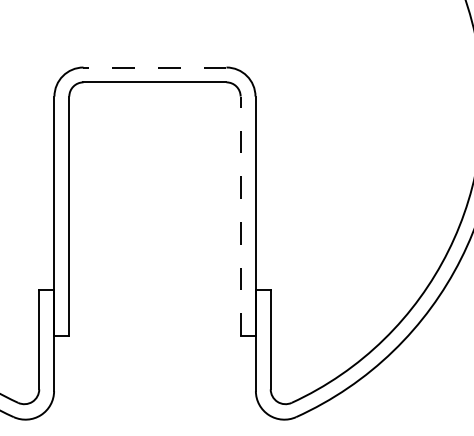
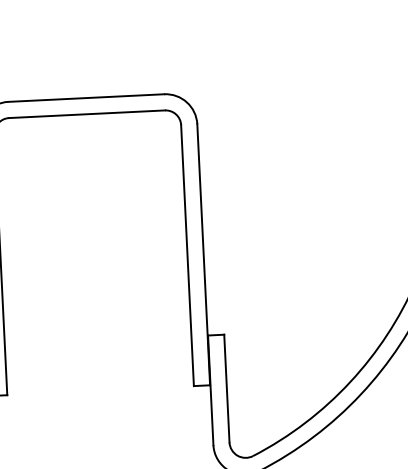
line: (154, 67) -> (85, 98), dashed -> solid
line: (240, 216) -> (187, 255), dashed -> solid

